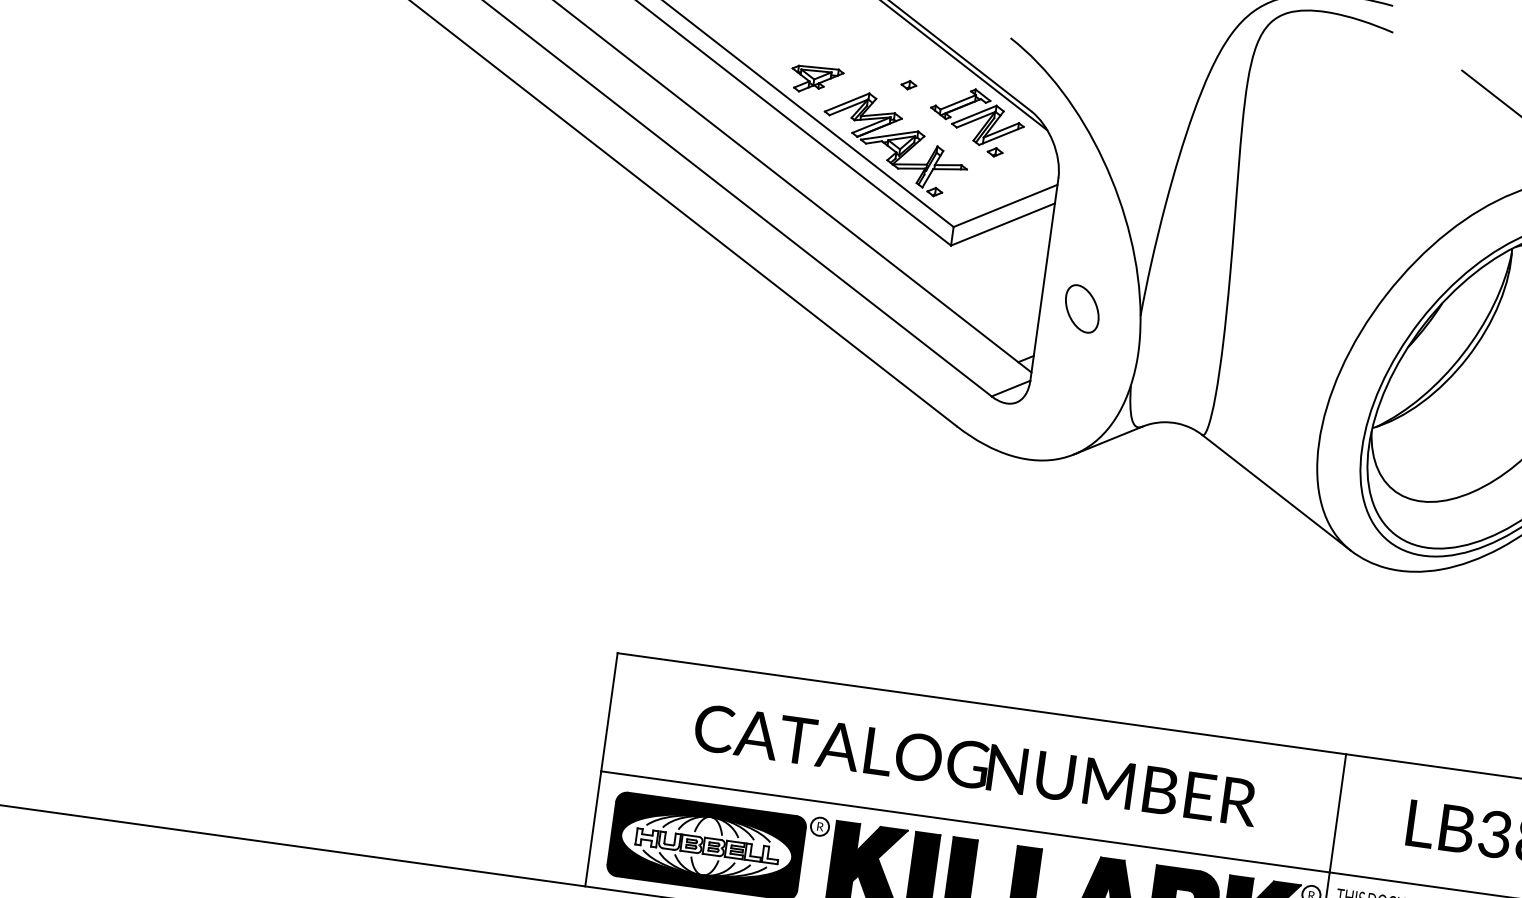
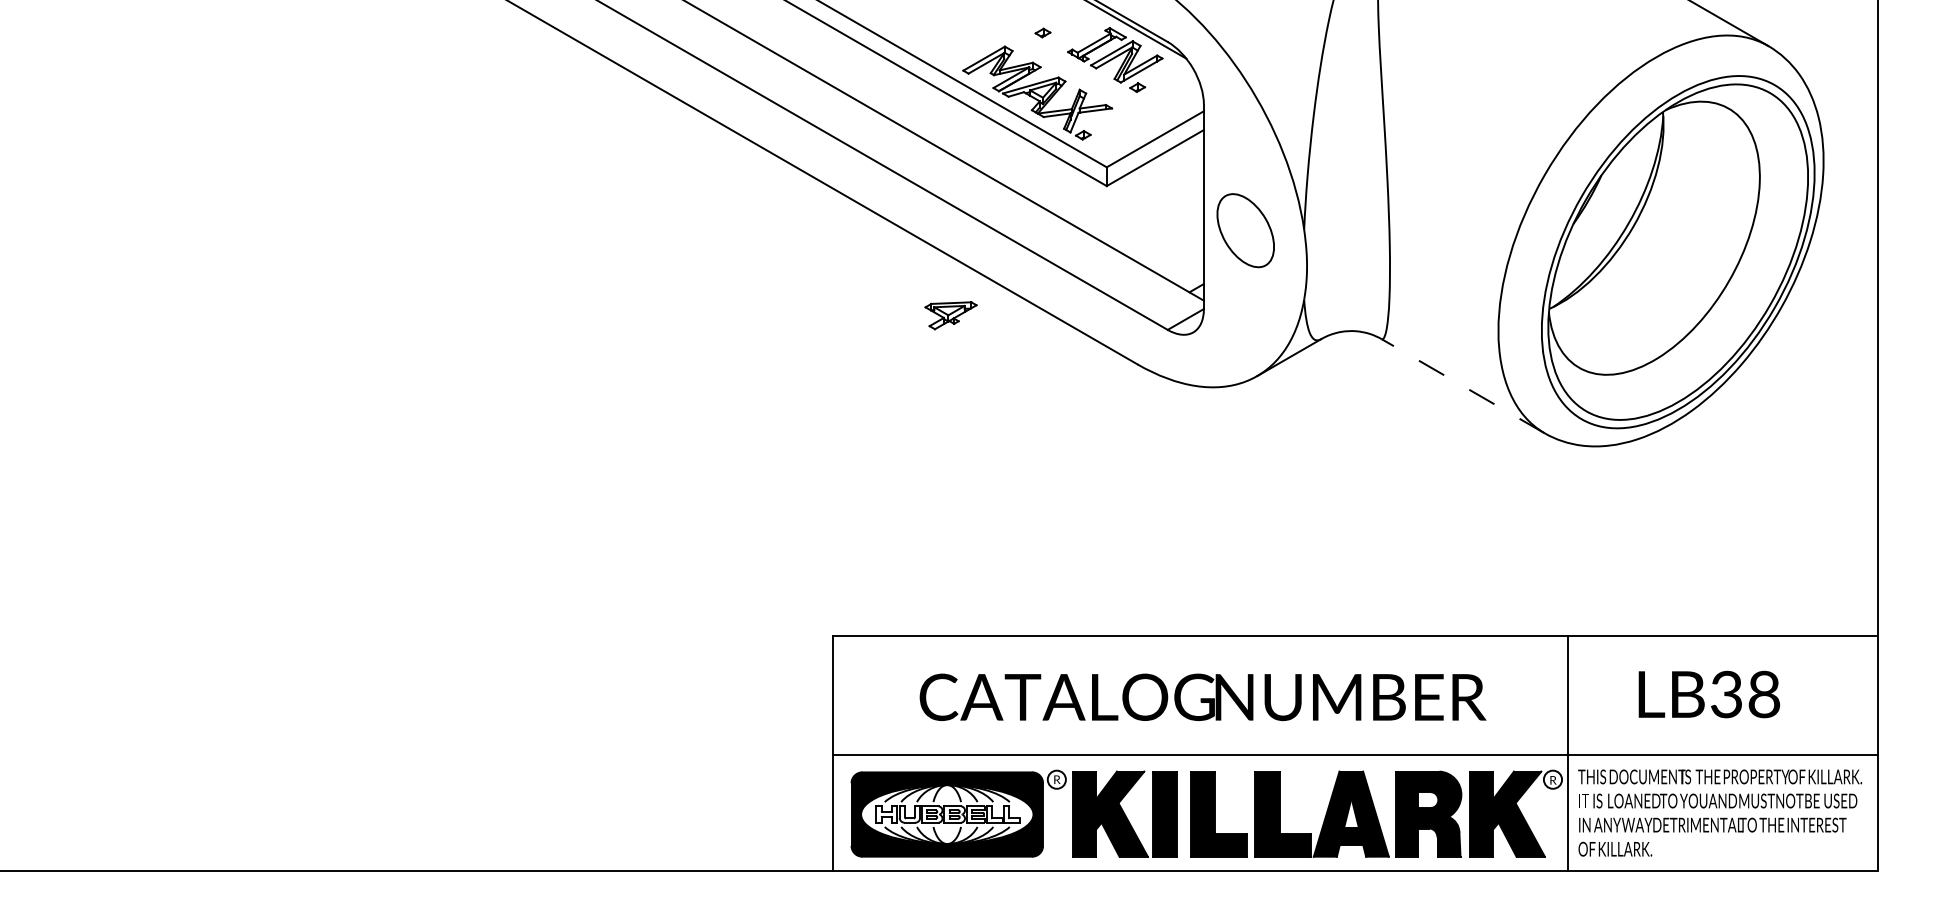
part: (816, 79) -> (950, 315), moved
part: (1081, 308) -> (1244, 230), size x1.6
line: (1275, 492) -> (1462, 385), solid -> dashed

